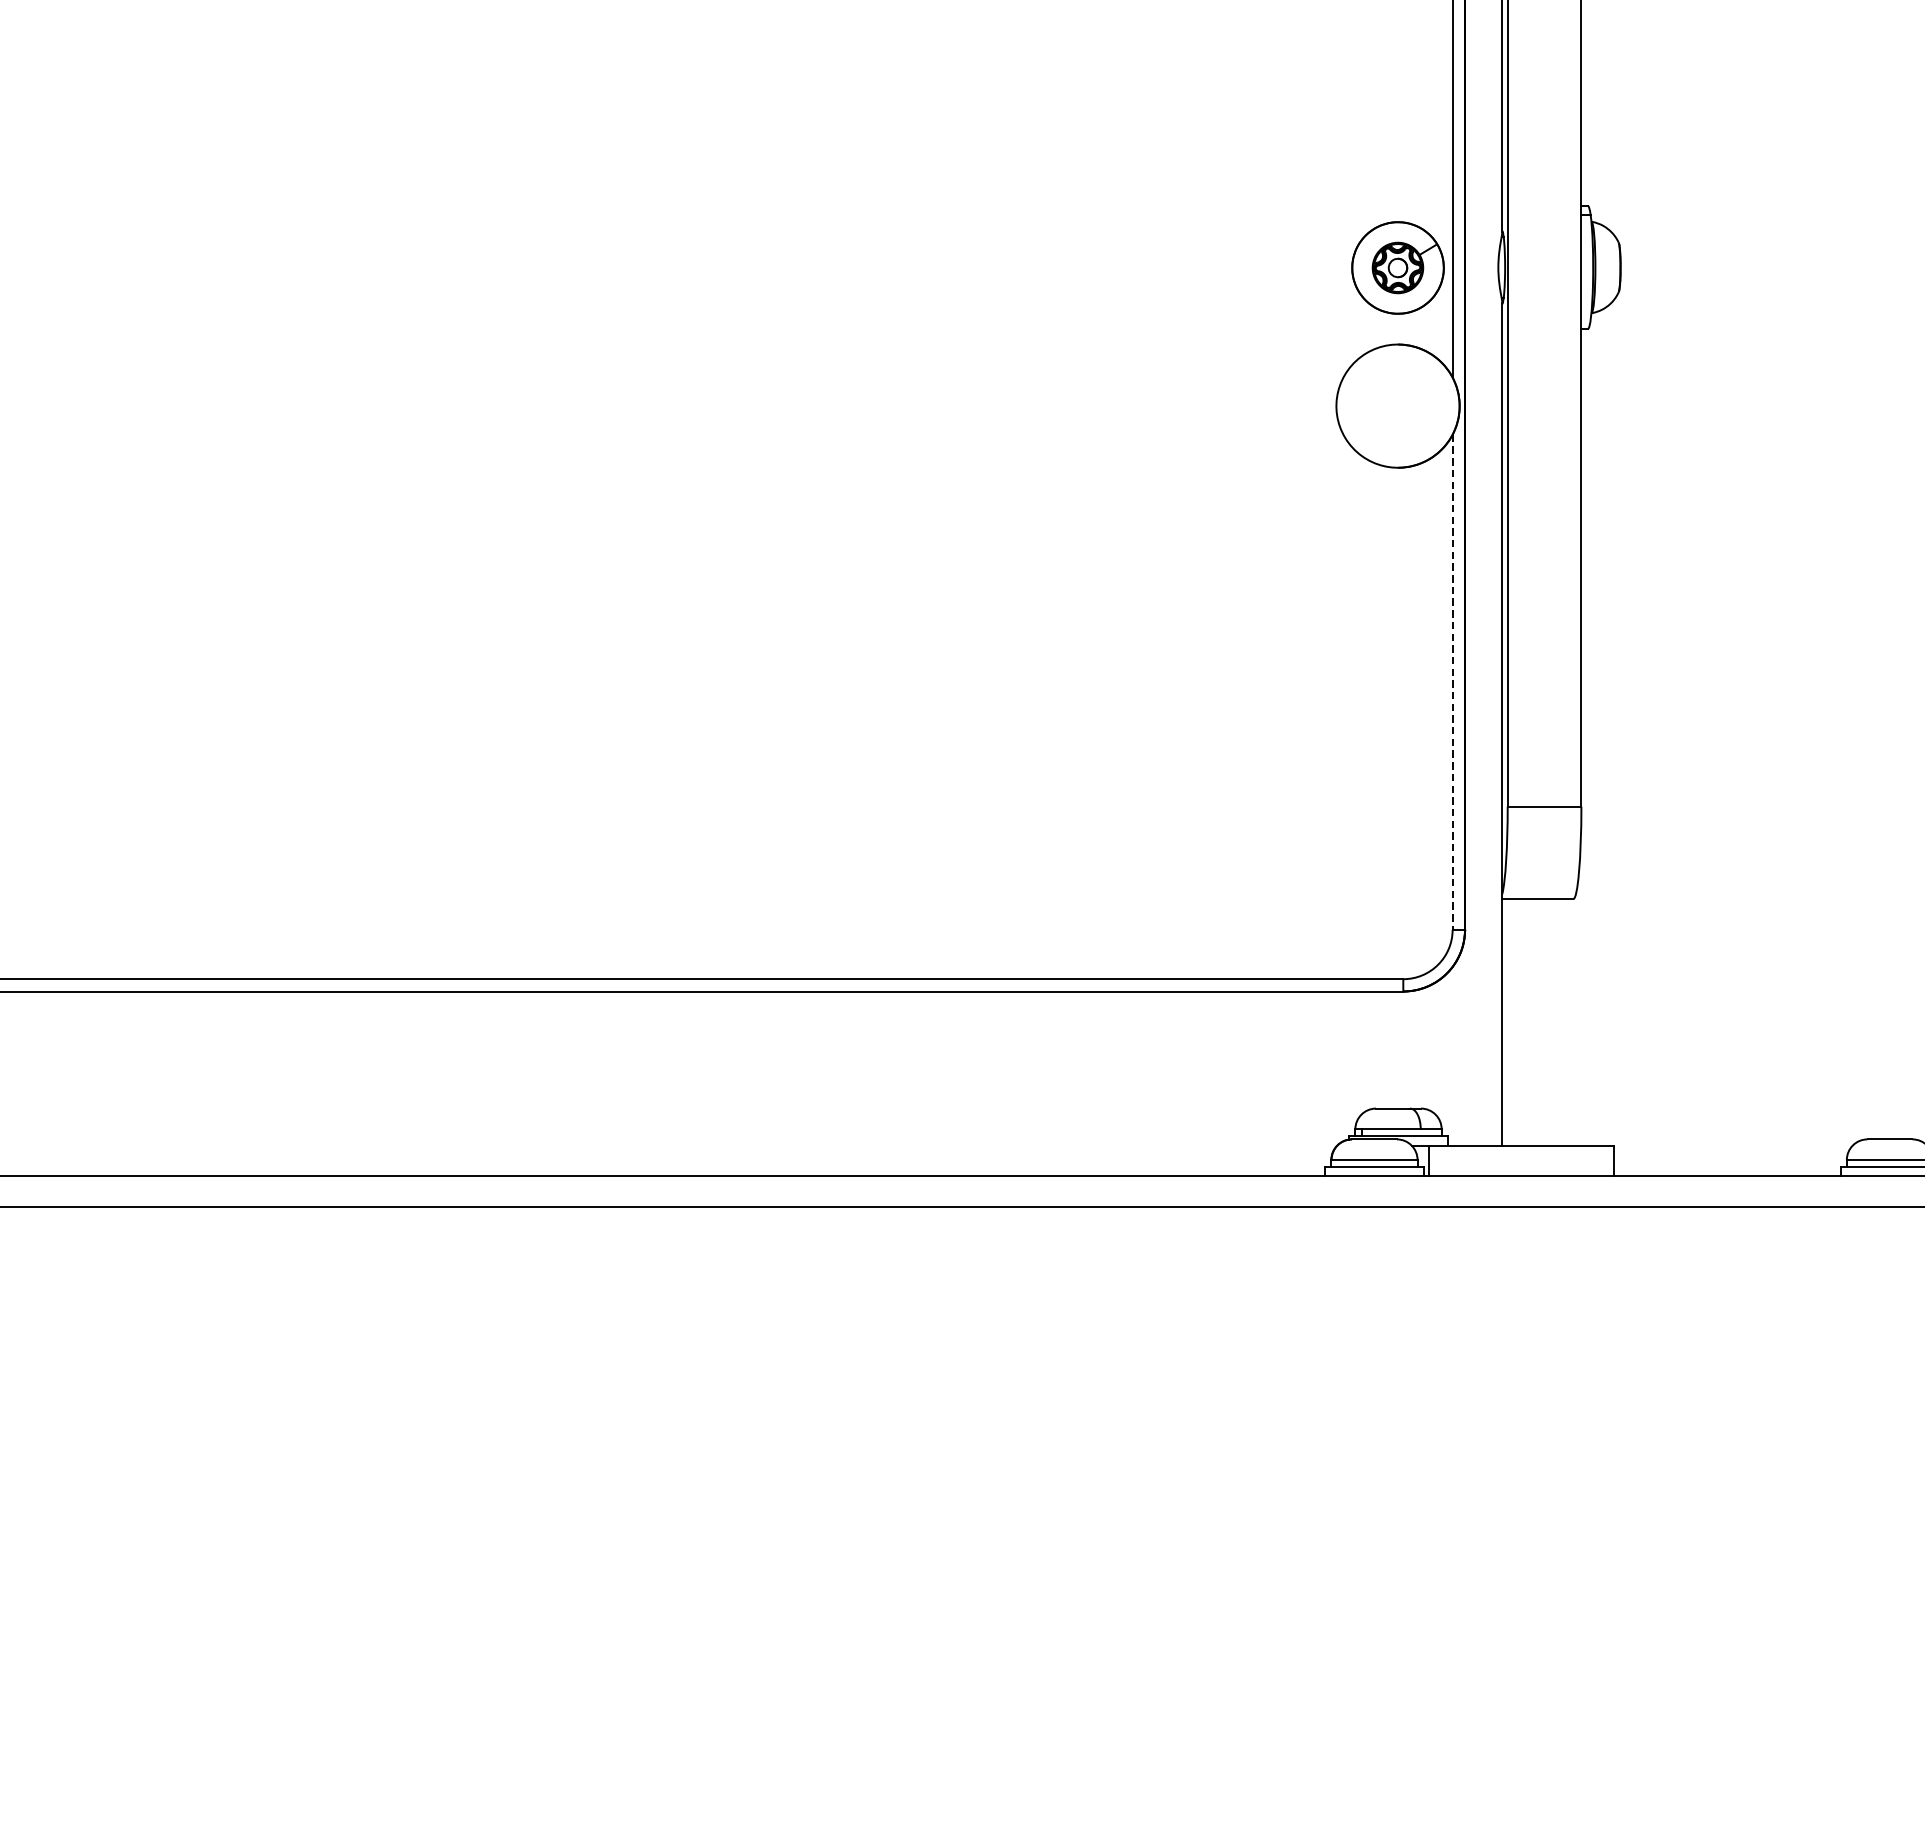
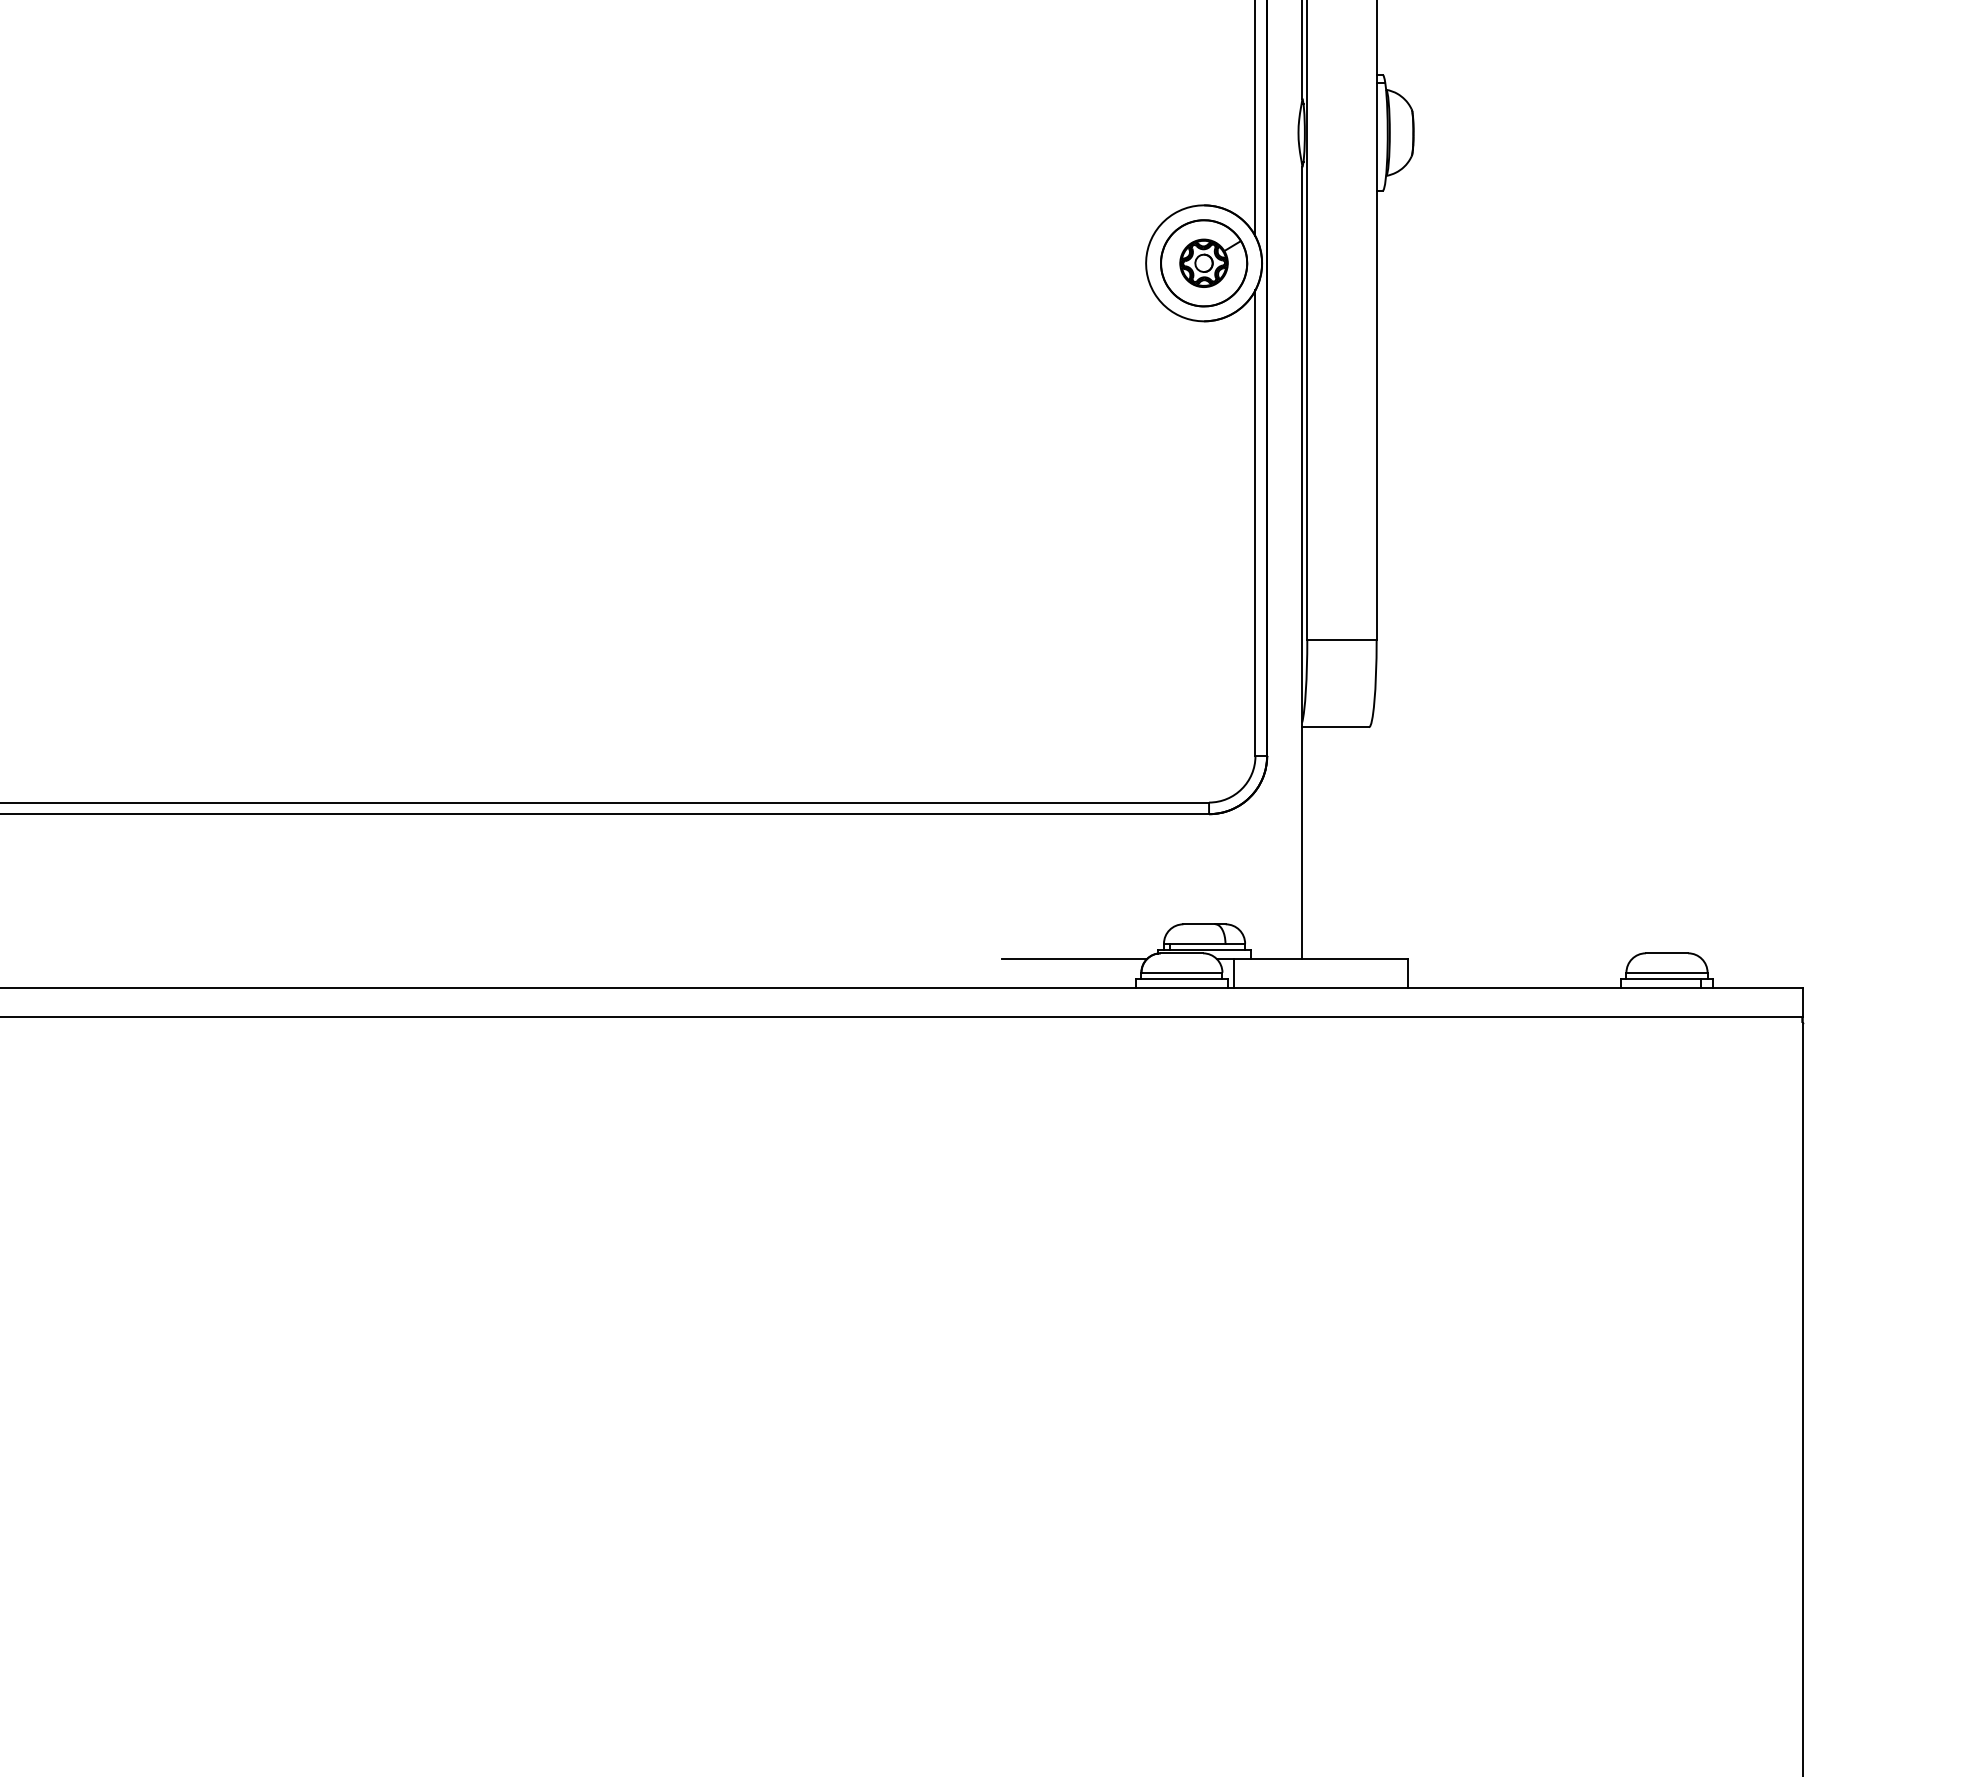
part: (1398, 268) -> (1204, 263), moved
line: (1452, 682) -> (1255, 523), dashed -> solid
line: (1259, 1145) -> (1073, 959), added

